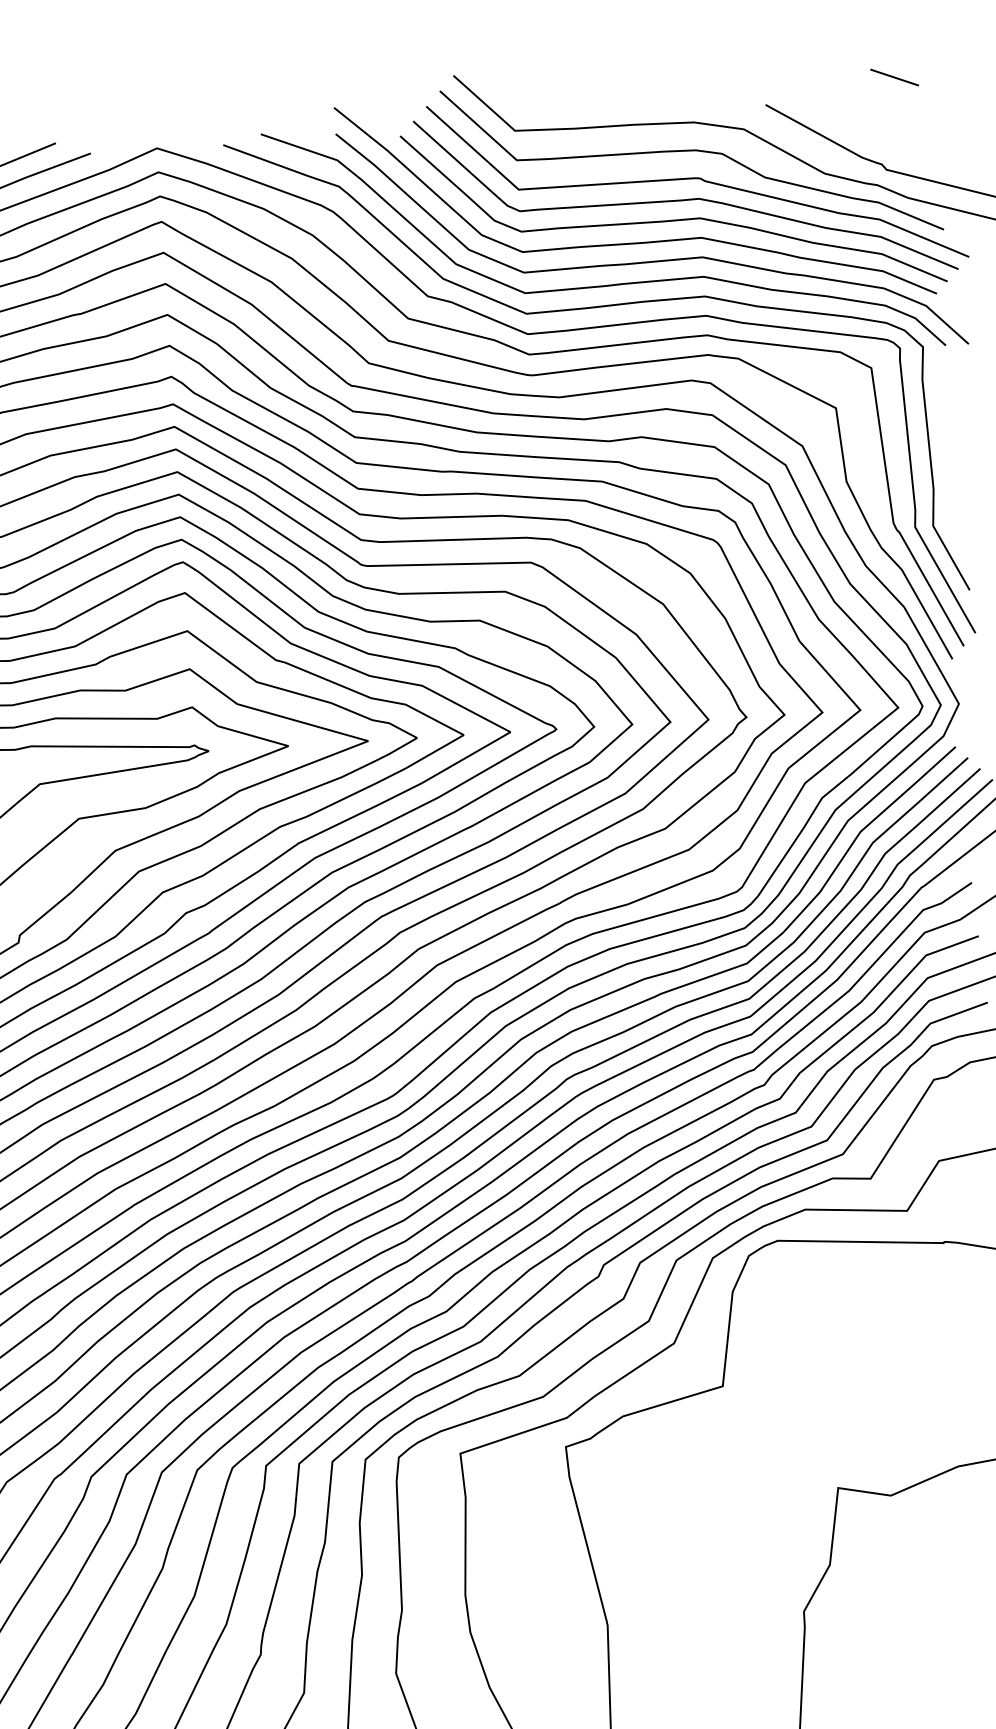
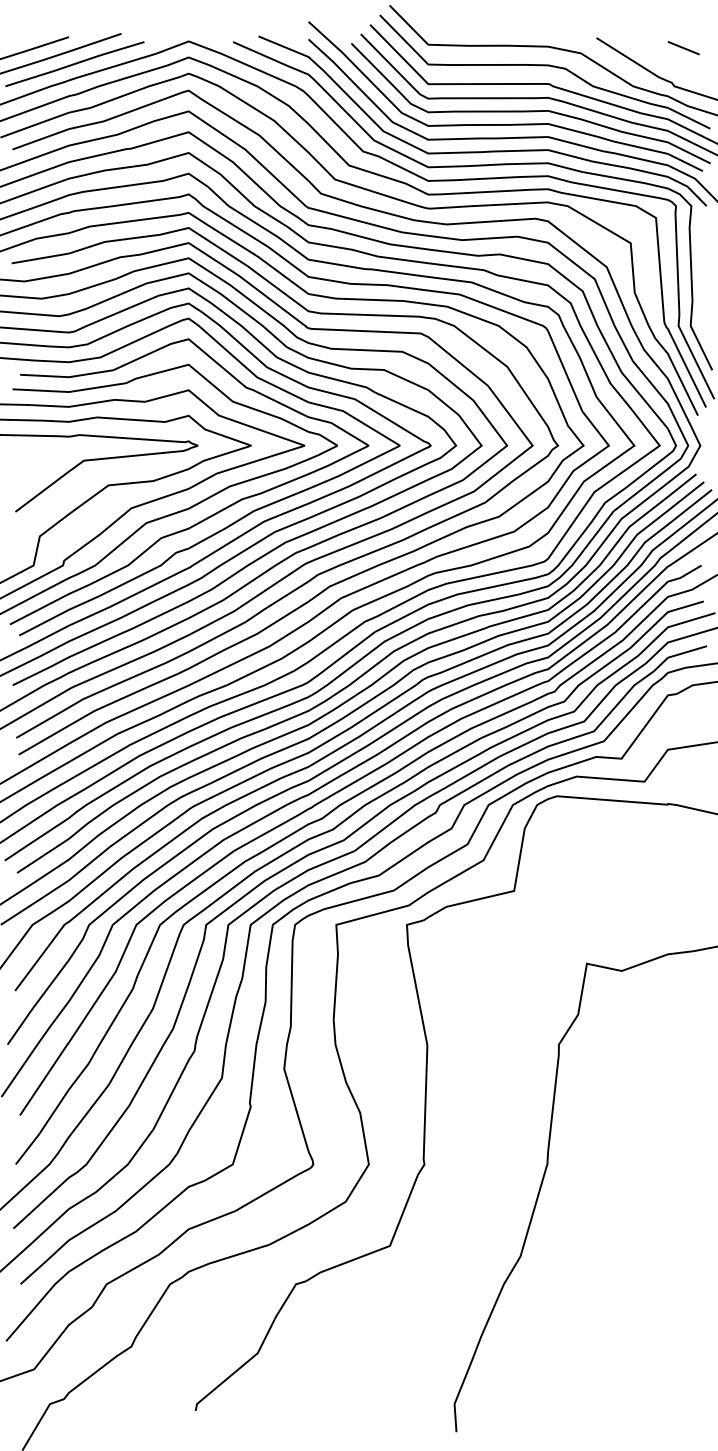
line: (894, 78) -> (683, 48), moved

